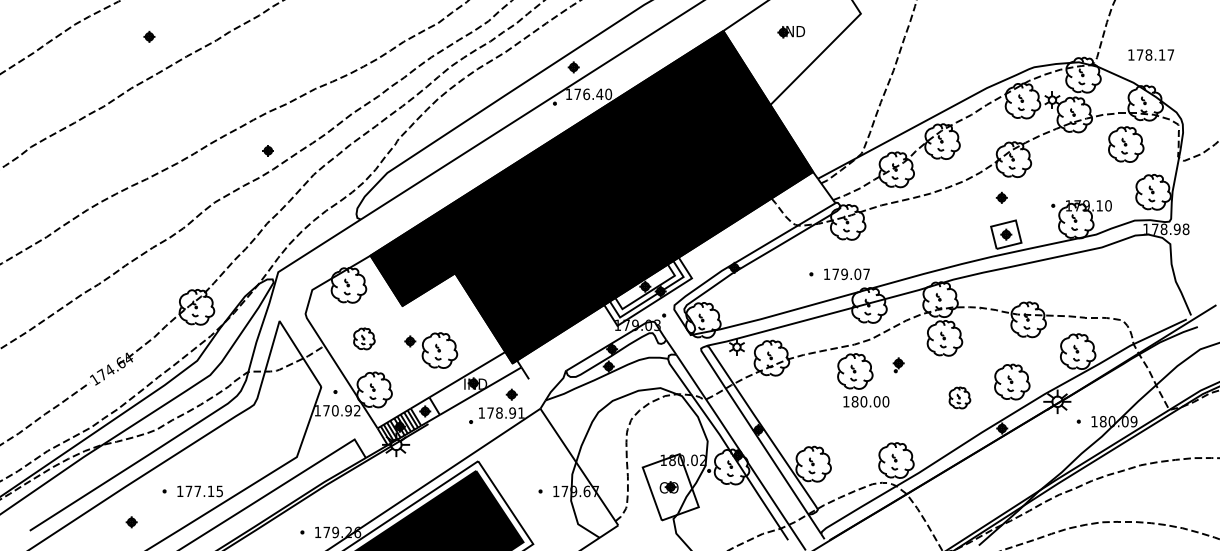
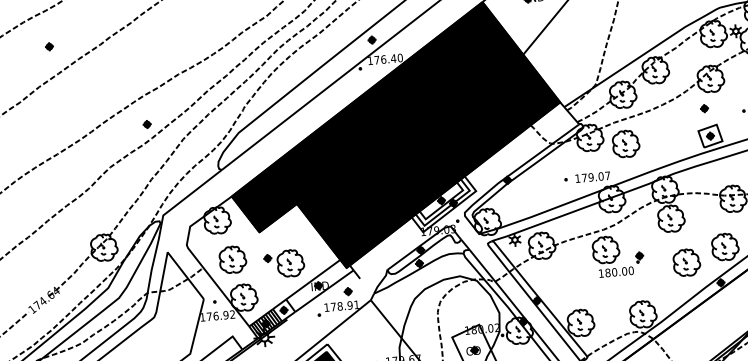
part: (894, 234) -> (626, 143), added
part: (364, 338) -> (233, 259), size x1.67
part: (898, 365) -> (639, 257), moved
part: (959, 397) -> (686, 262), size x1.67
text: (335, 410) -> (216, 315), 170.92 -> 176.92

